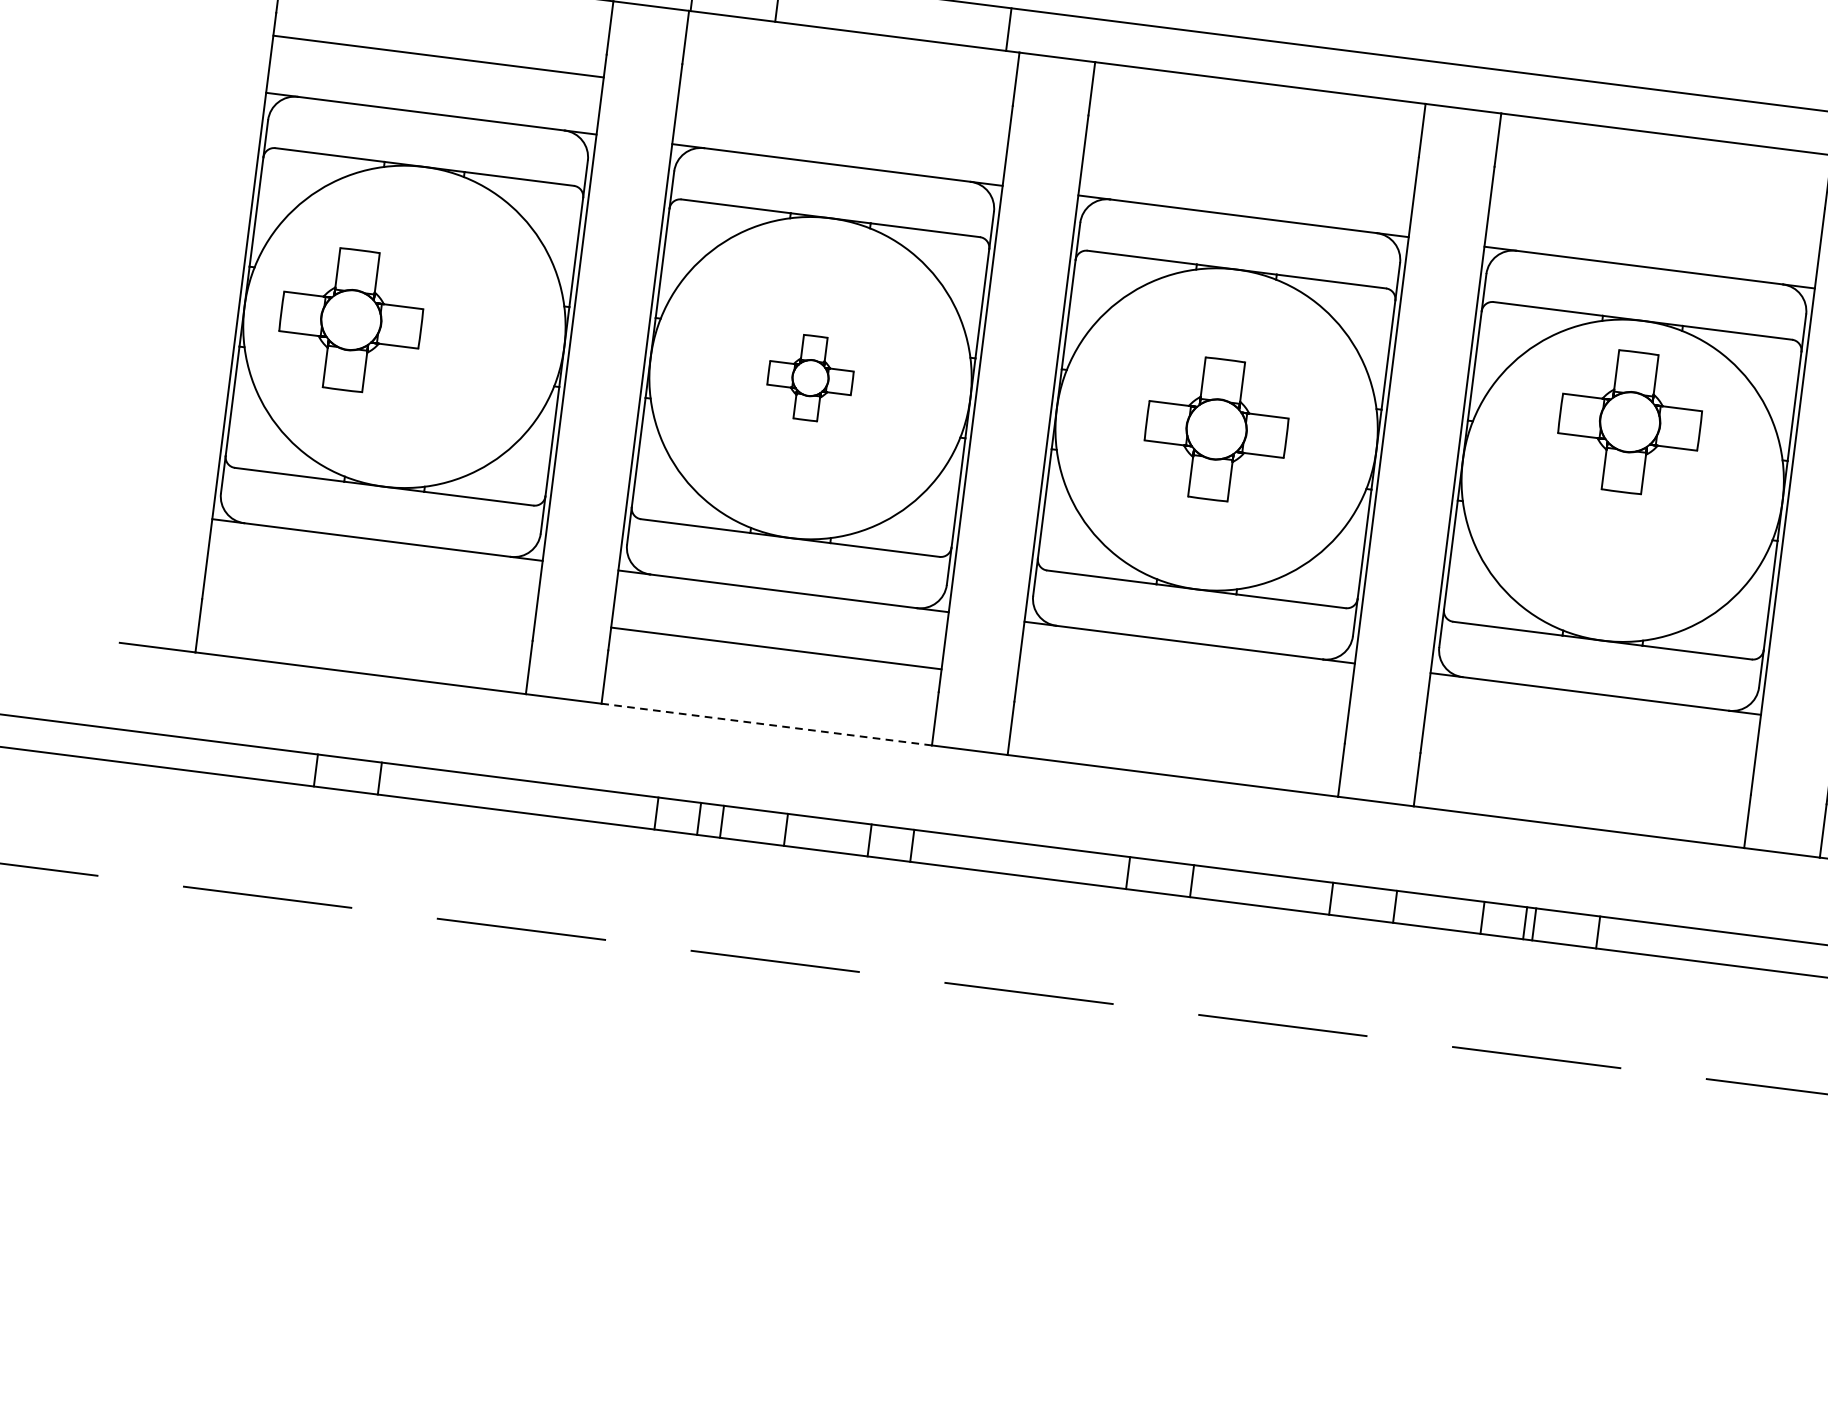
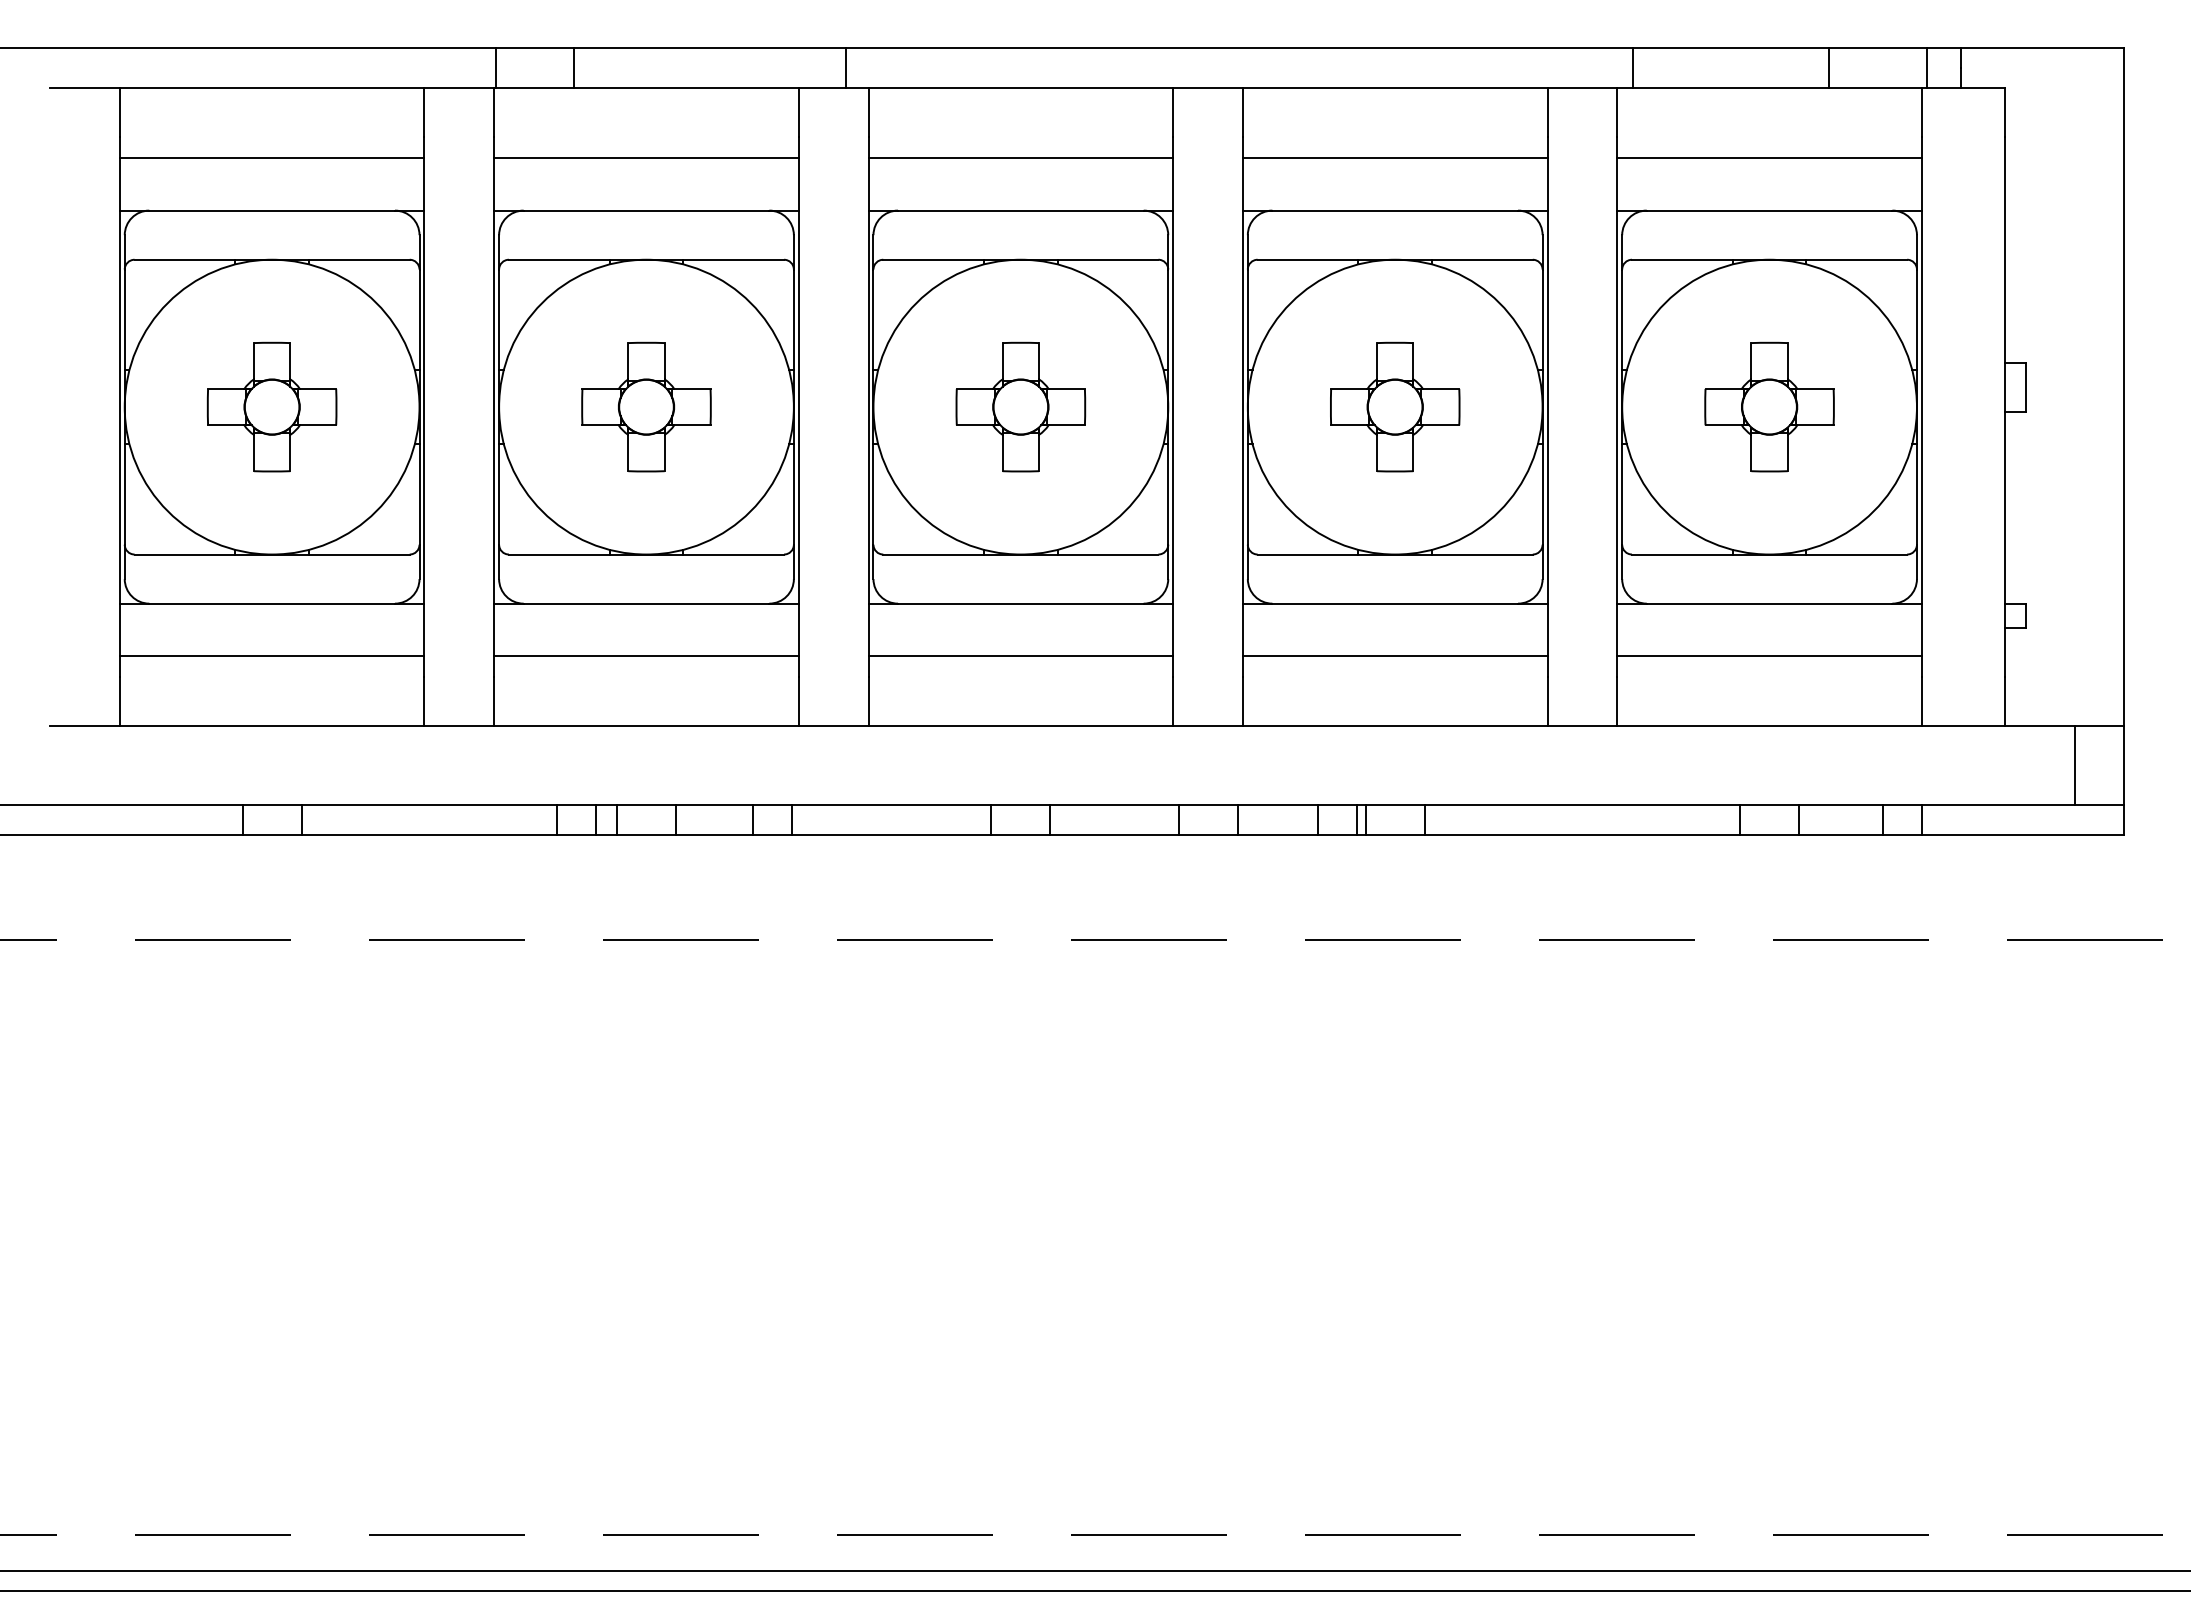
line: (1008, 28) -> (846, 67), moved
line: (844, 107) -> (646, 157), added
line: (1250, 158) -> (1020, 157), added
line: (1656, 209) -> (1394, 157), added
part: (350, 319) -> (271, 406), moved
part: (810, 377) -> (646, 406), size x1.67
part: (1630, 421) -> (1395, 406), moved
line: (369, 597) -> (271, 656), added
line: (1182, 699) -> (1020, 656), added
line: (766, 724) -> (646, 726), dashed -> solid
line: (1587, 751) -> (1394, 656), added

